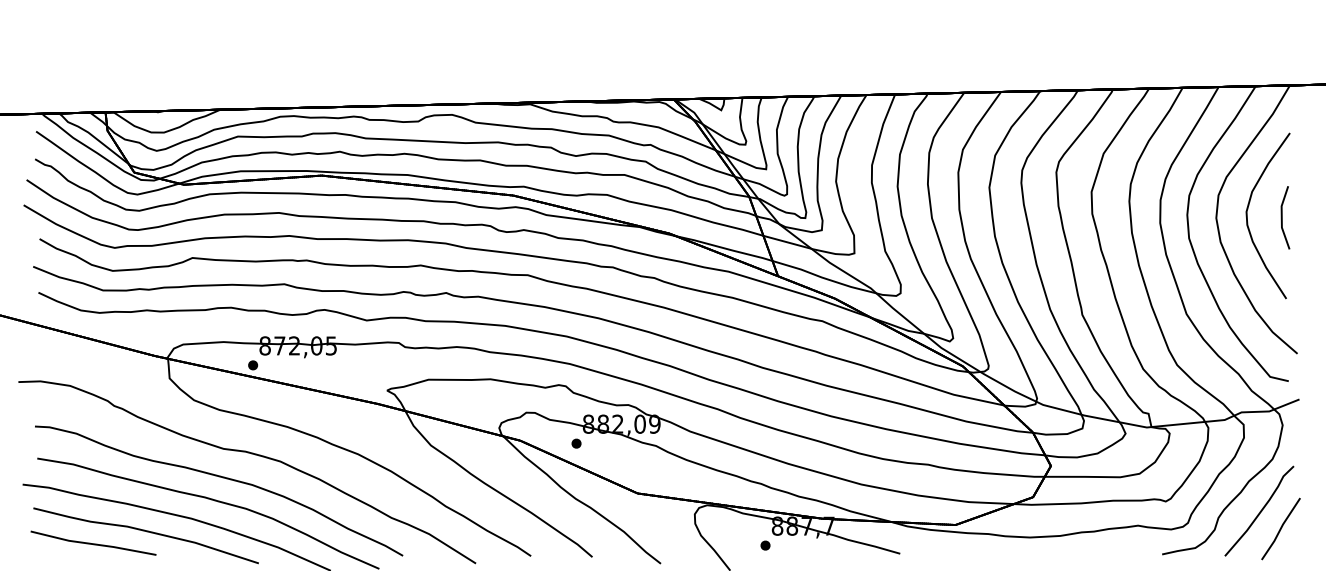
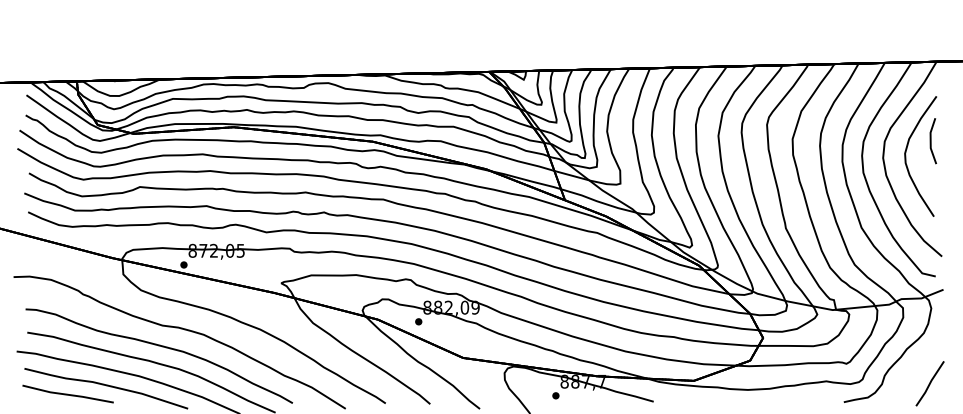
part: (1285, 217) -> (933, 140), moved
curve: (1260, 510) -> (915, 370), removed

